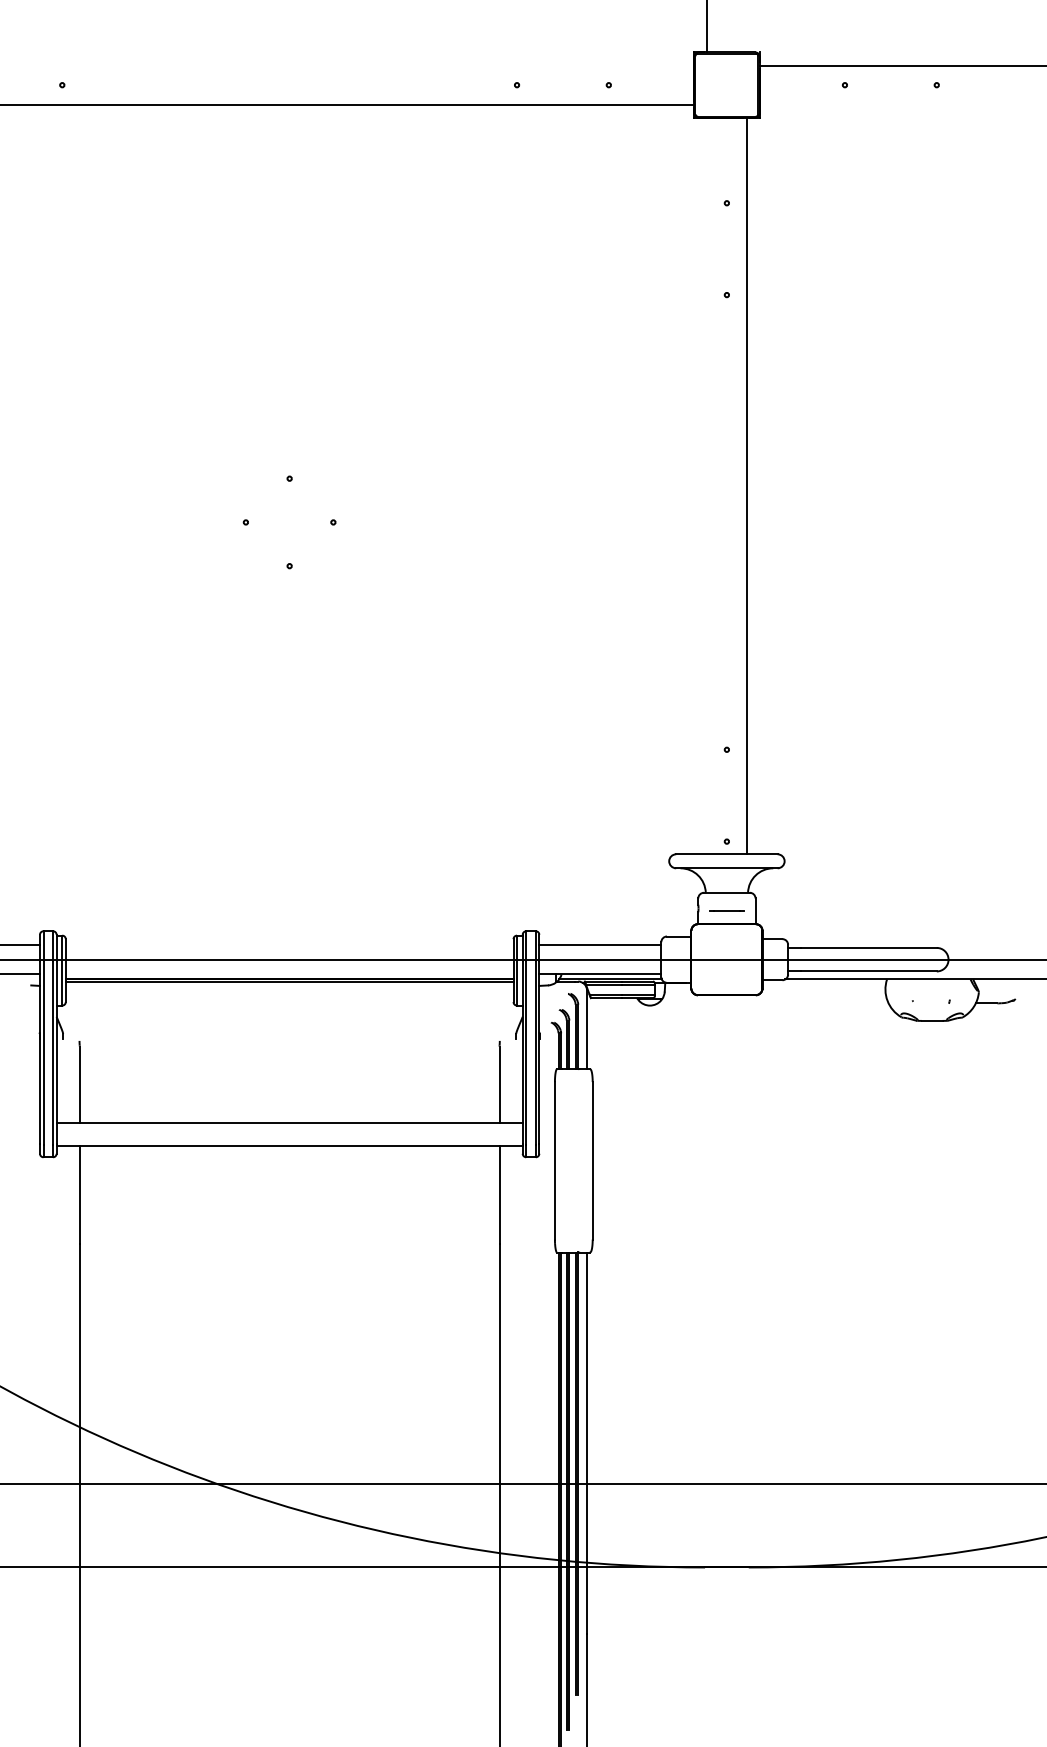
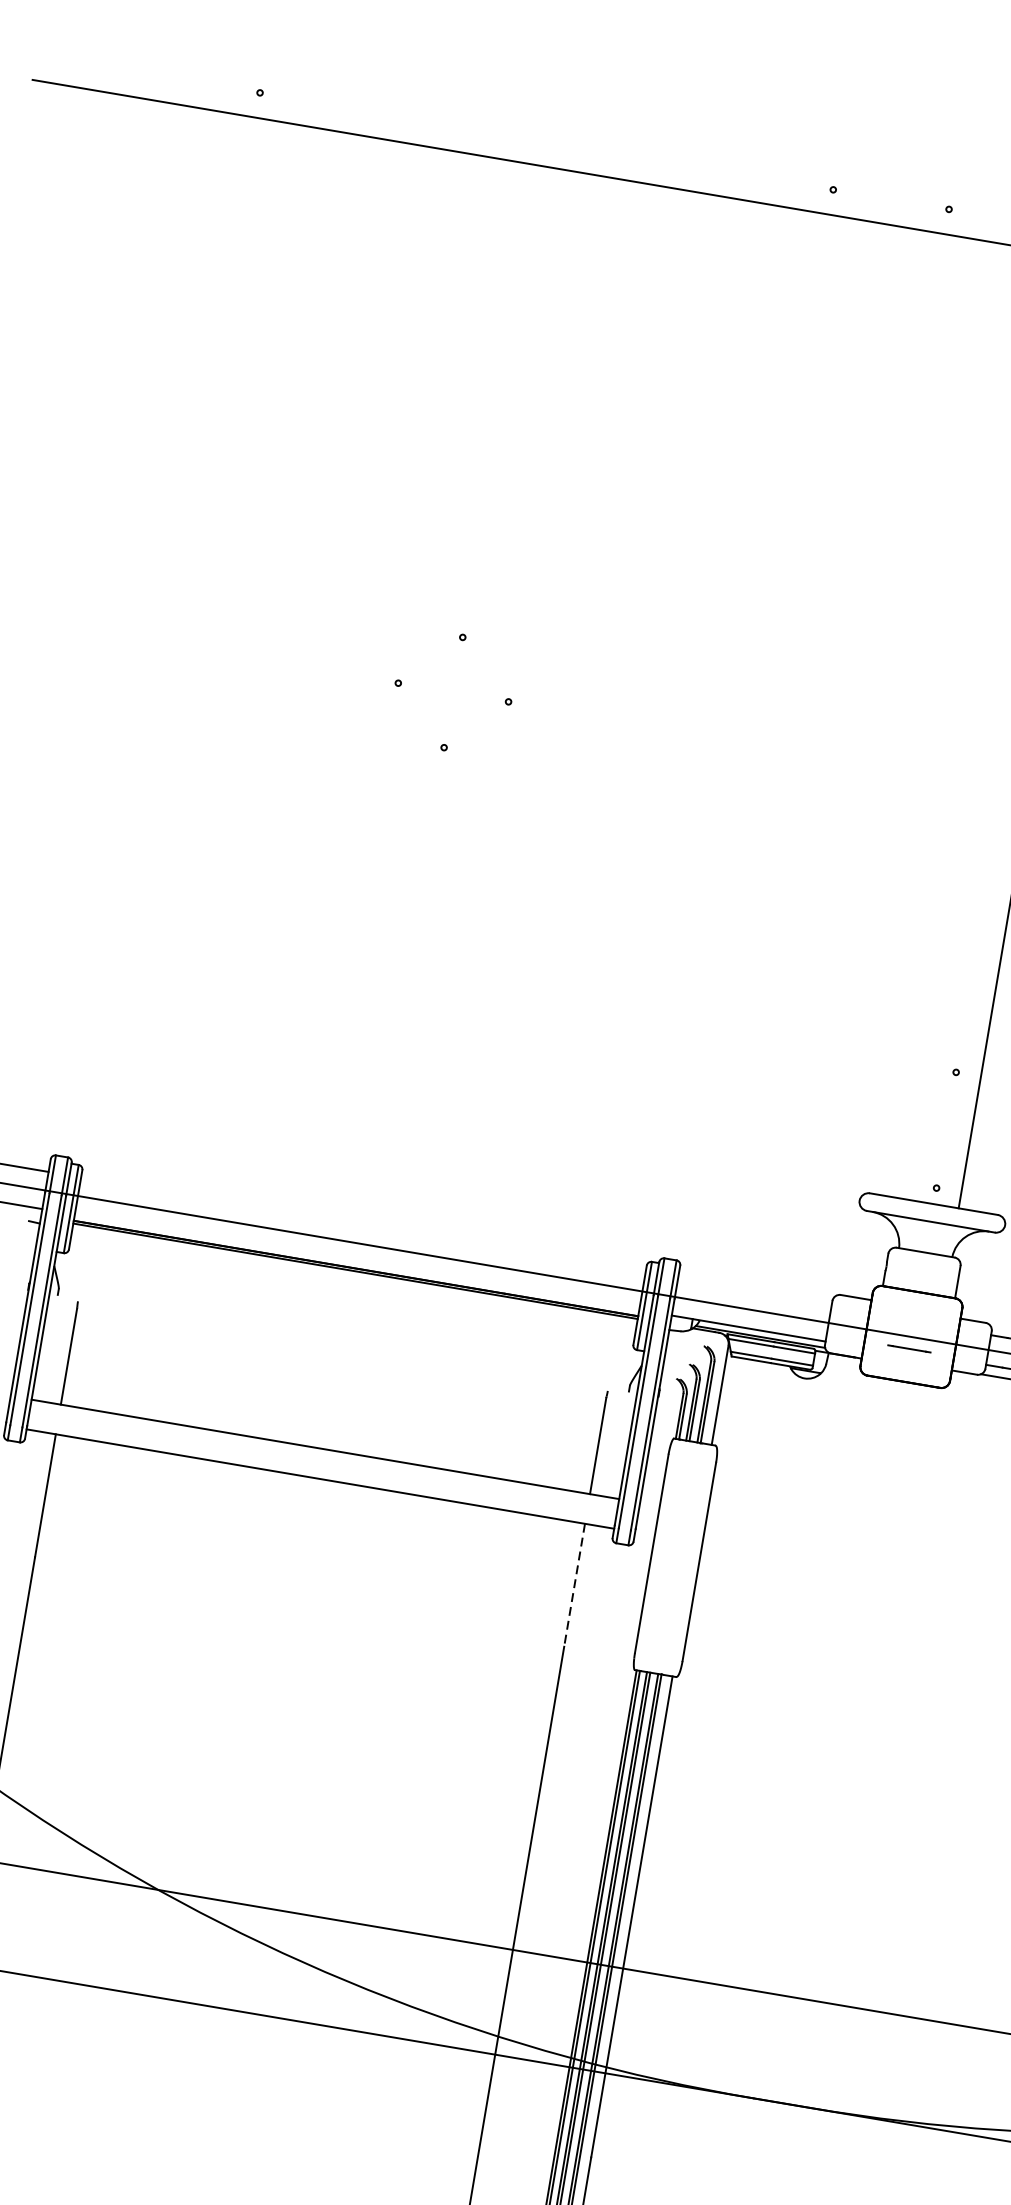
line: (726, 910) -> (909, 1347), moved
line: (600, 944) -> (755, 1290), removed
line: (499, 1195) -> (574, 1585), solid -> dashed

